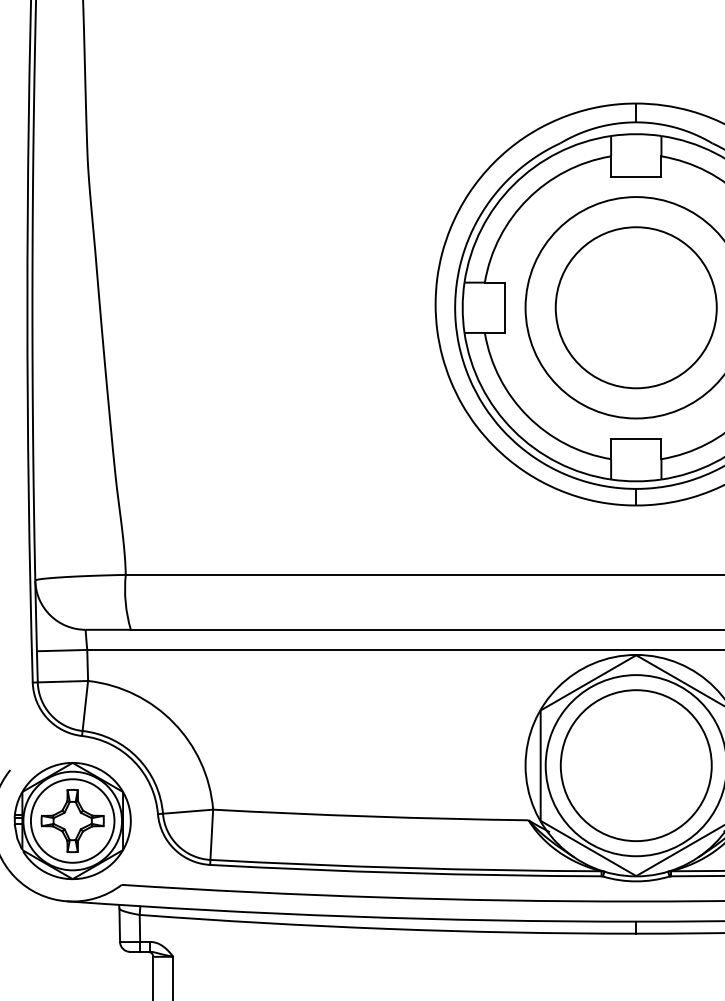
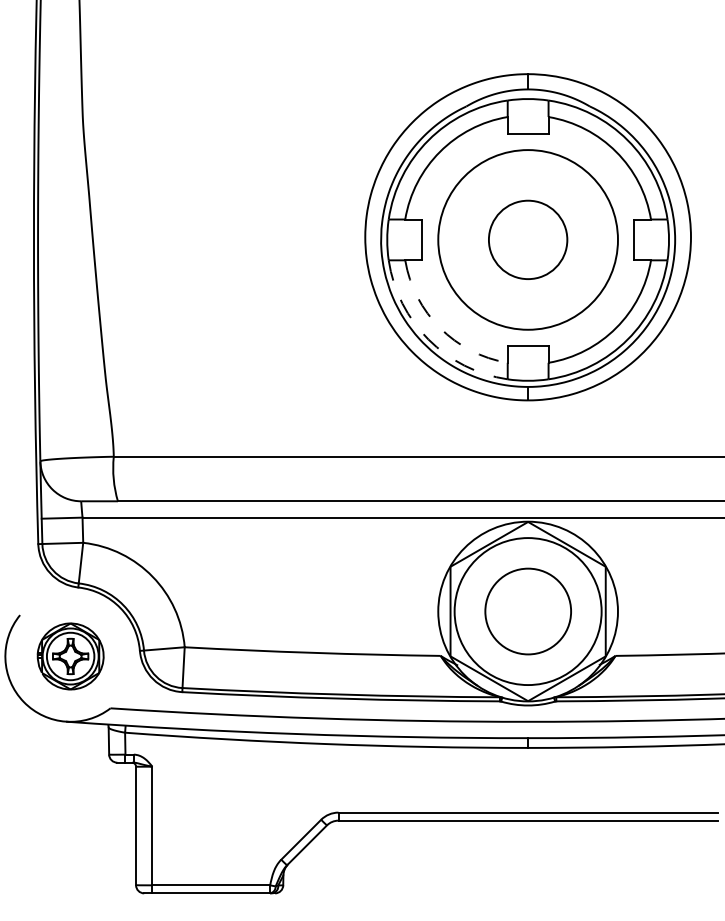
circle: (635, 307) -> (527, 239), size x0.6
arc: (528, 416) -> (440, 328), solid -> dashed
arc: (513, 430) -> (428, 339), solid -> dashed
circle: (636, 765) -> (528, 611), size x0.7
part: (72, 821) -> (70, 656), size x0.7

